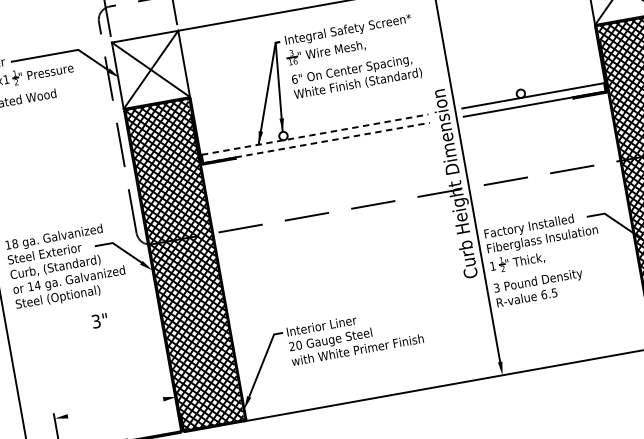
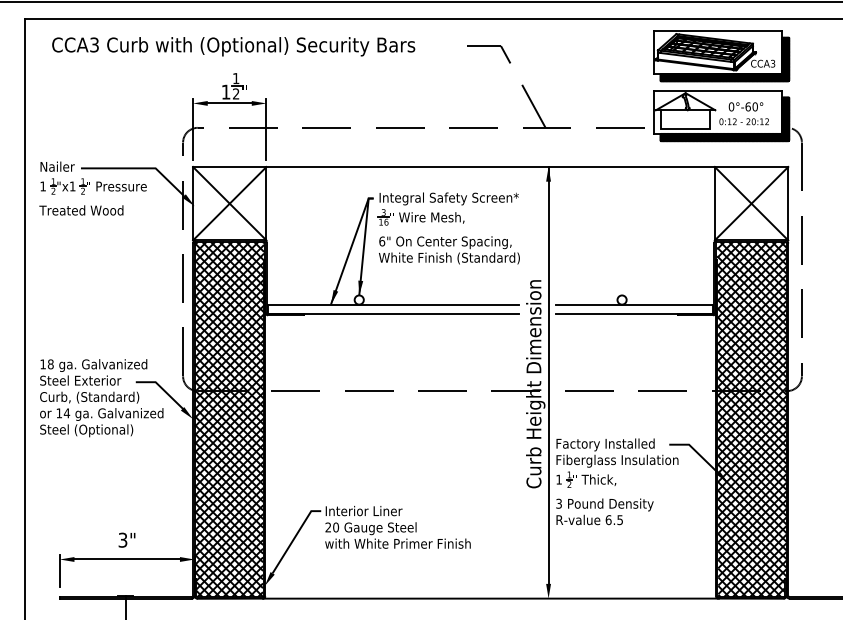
line: (315, 134) -> (393, 304), dashed -> solid
line: (316, 142) -> (393, 313), dashed -> solid
text: (99, 320) -> (126, 539), moved
line: (114, 407) -> (126, 559), added

